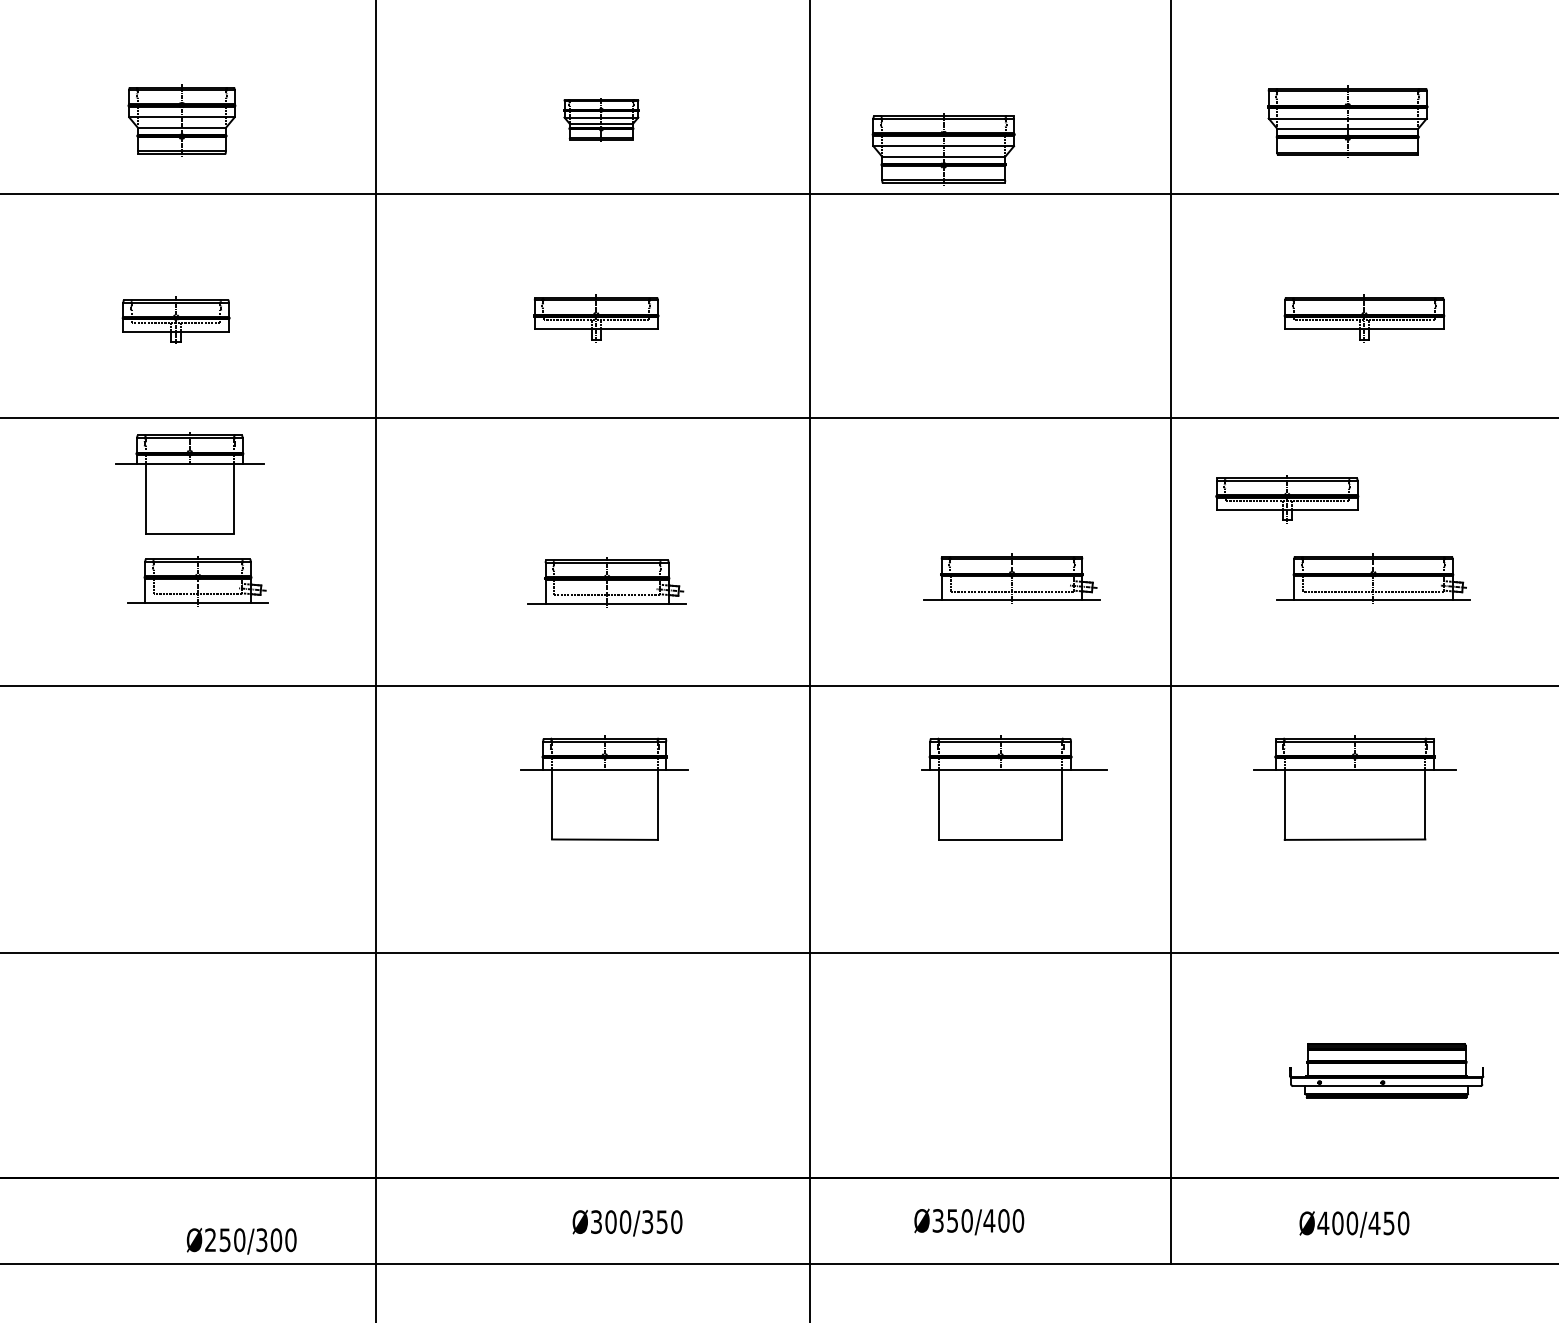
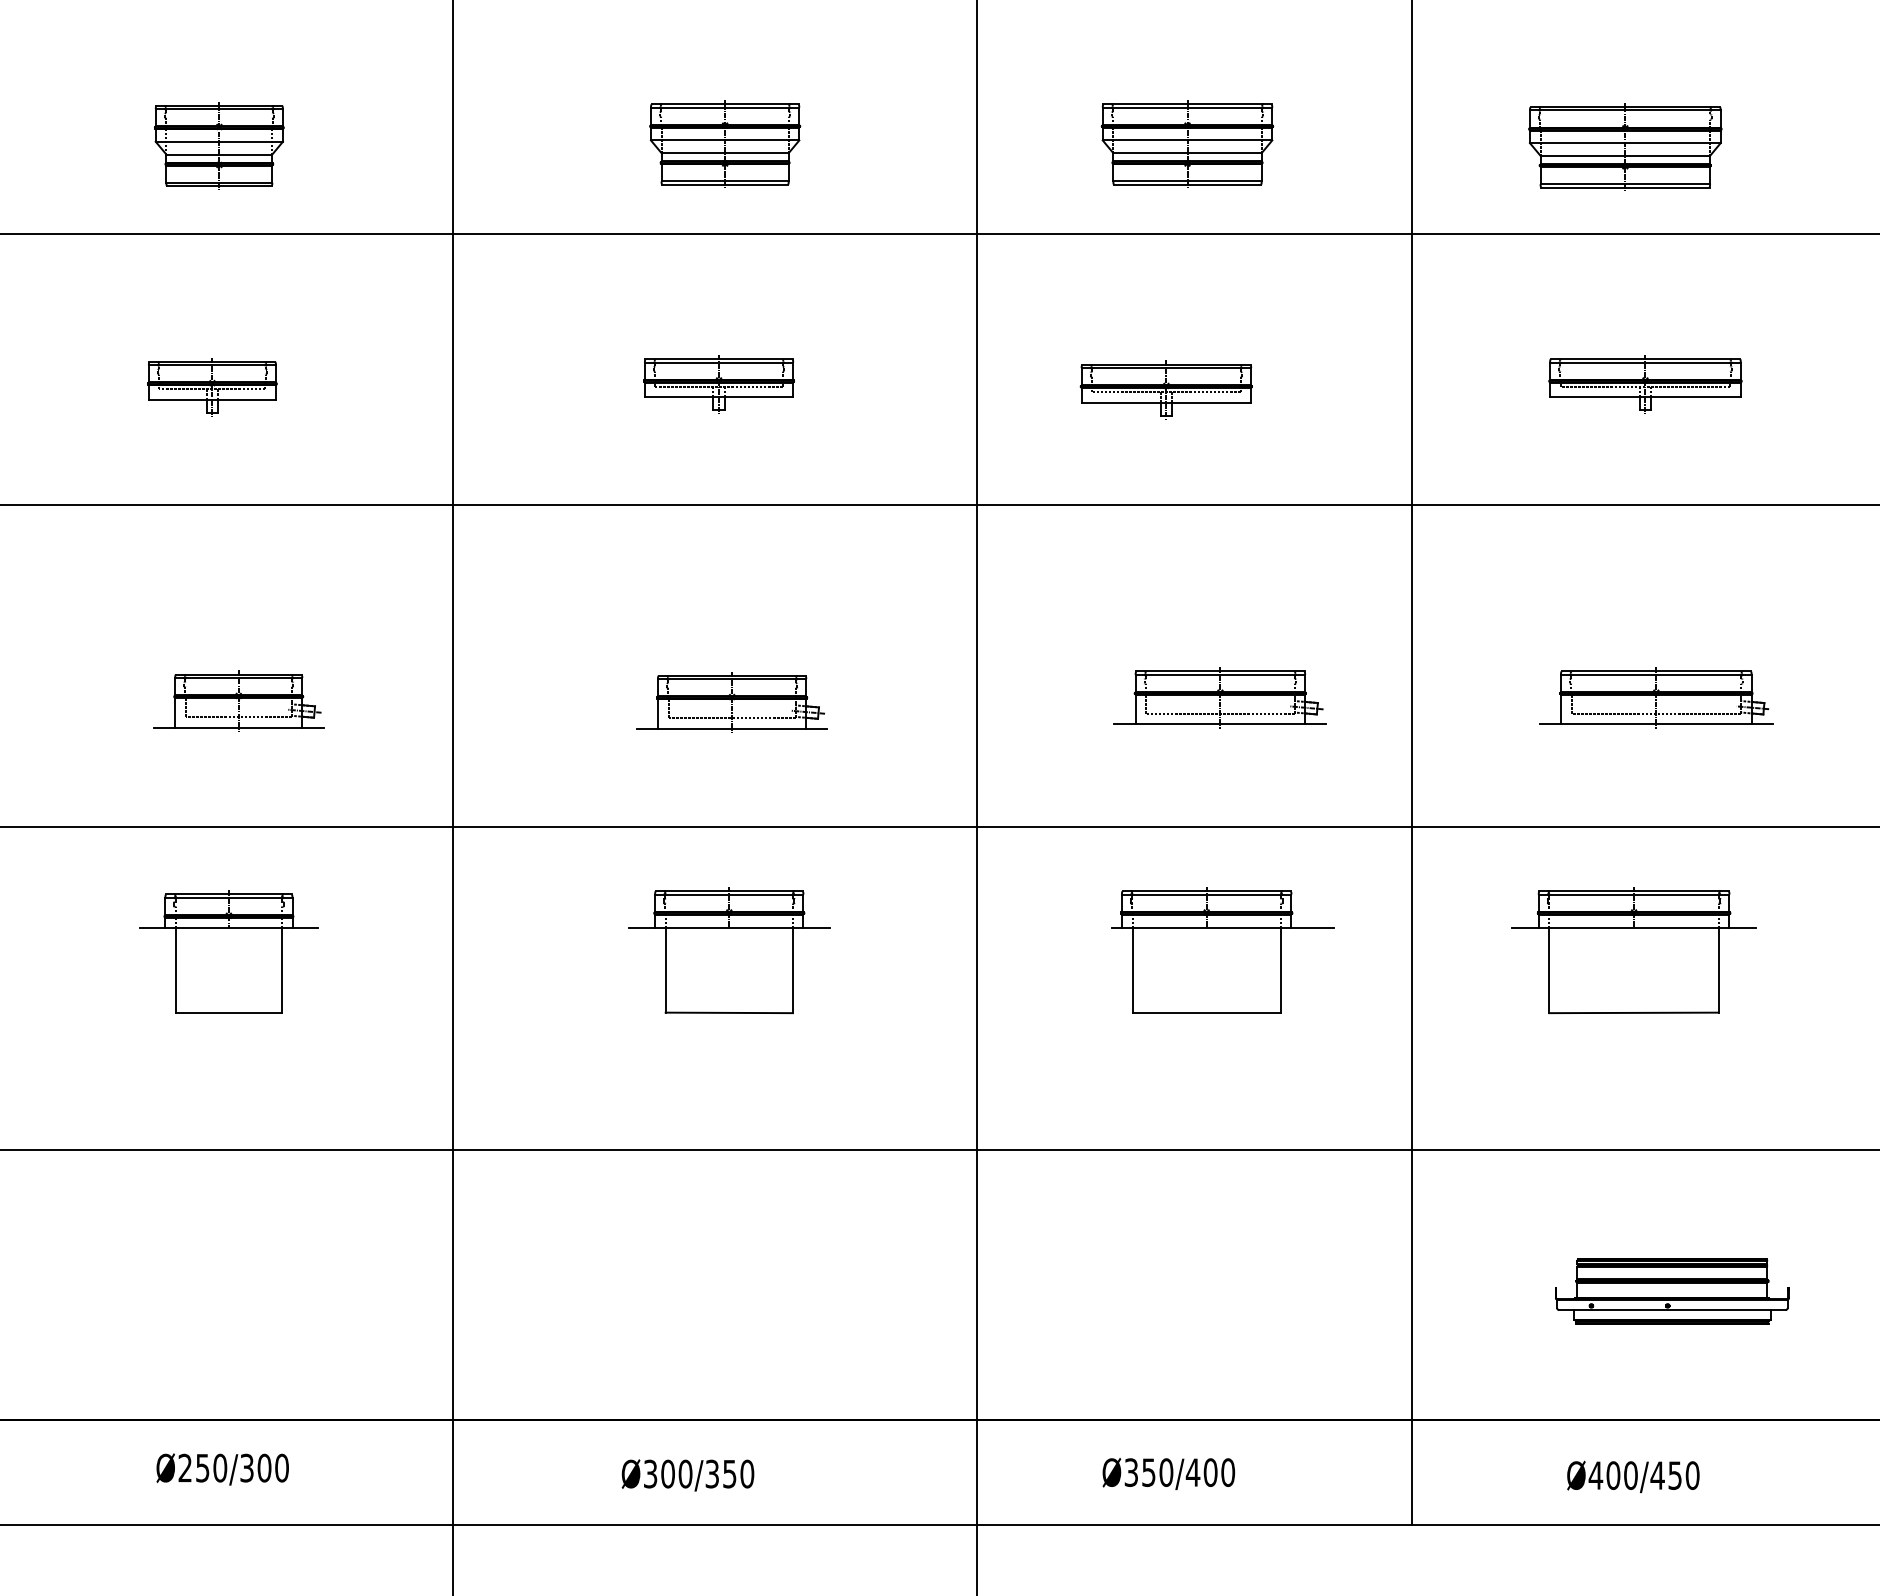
part: (601, 119) -> (725, 144), size x1.67
part: (943, 149) -> (1187, 144), moved
part: (189, 483) -> (228, 952), moved
part: (1287, 499) -> (1166, 390), moved
text: (627, 1223) -> (687, 1475), moved
text: (241, 1241) -> (222, 1469), moved

